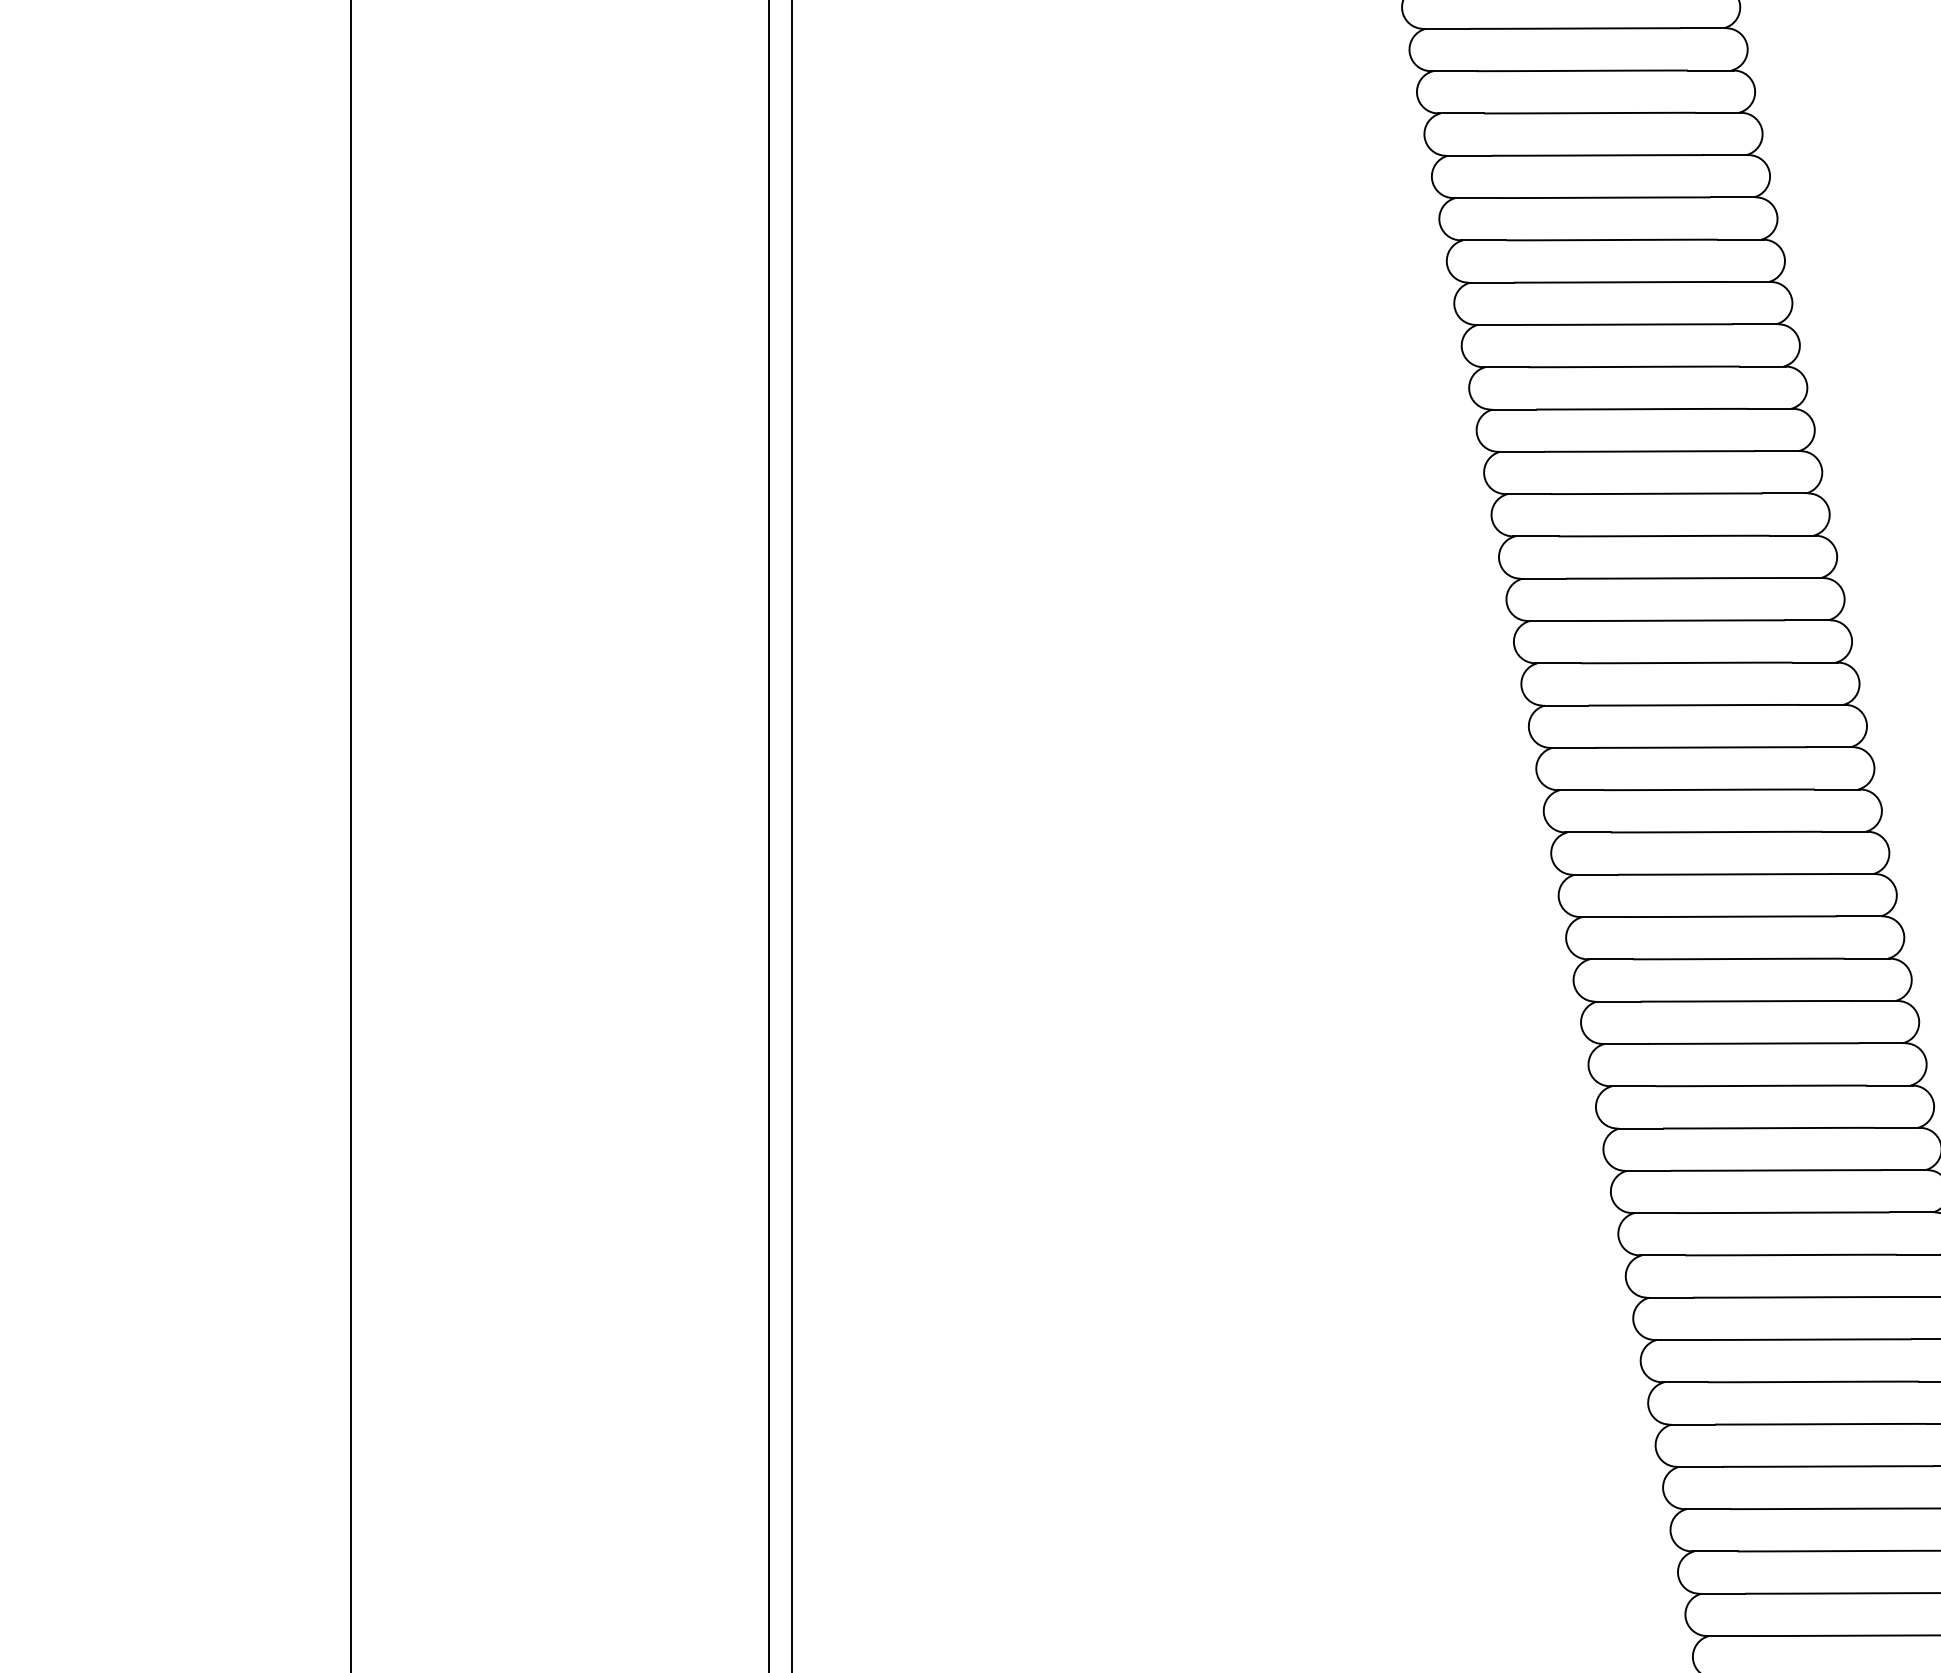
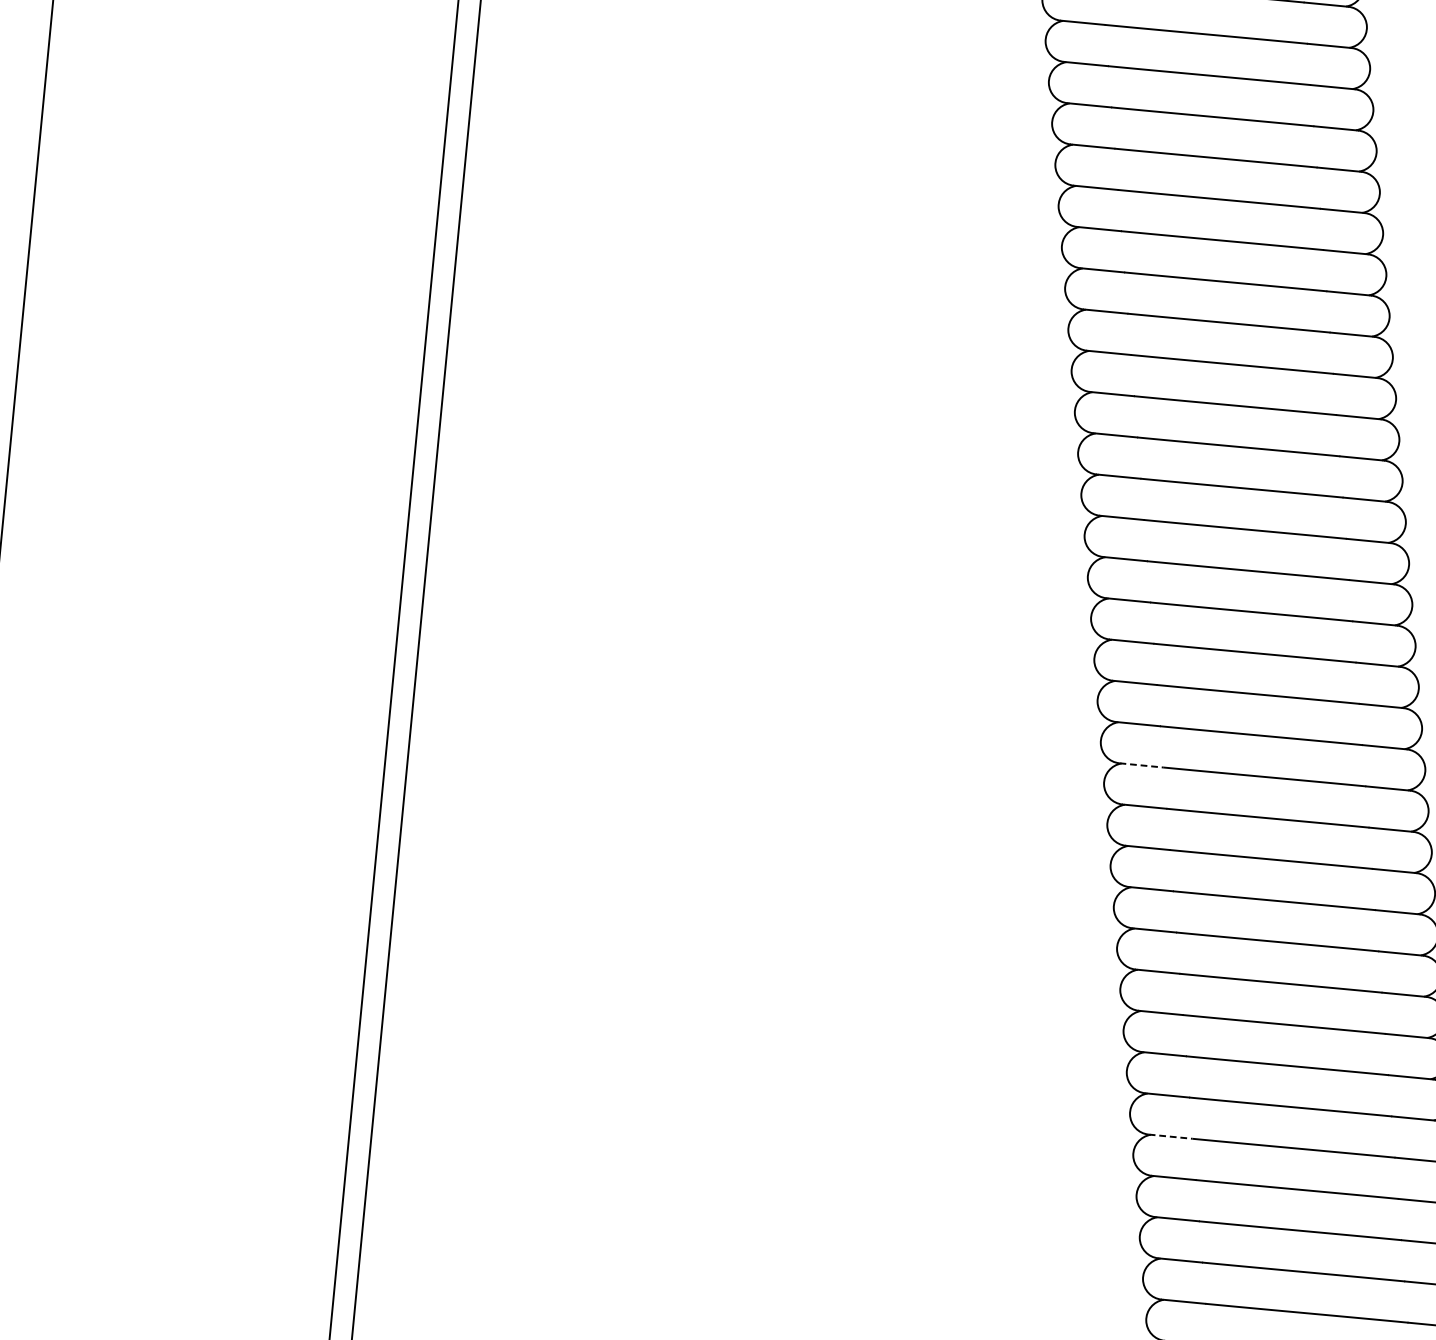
line: (1550, 620) -> (1141, 764), solid -> dashed
line: (1617, 1001) -> (1170, 1136), solid -> dashed

